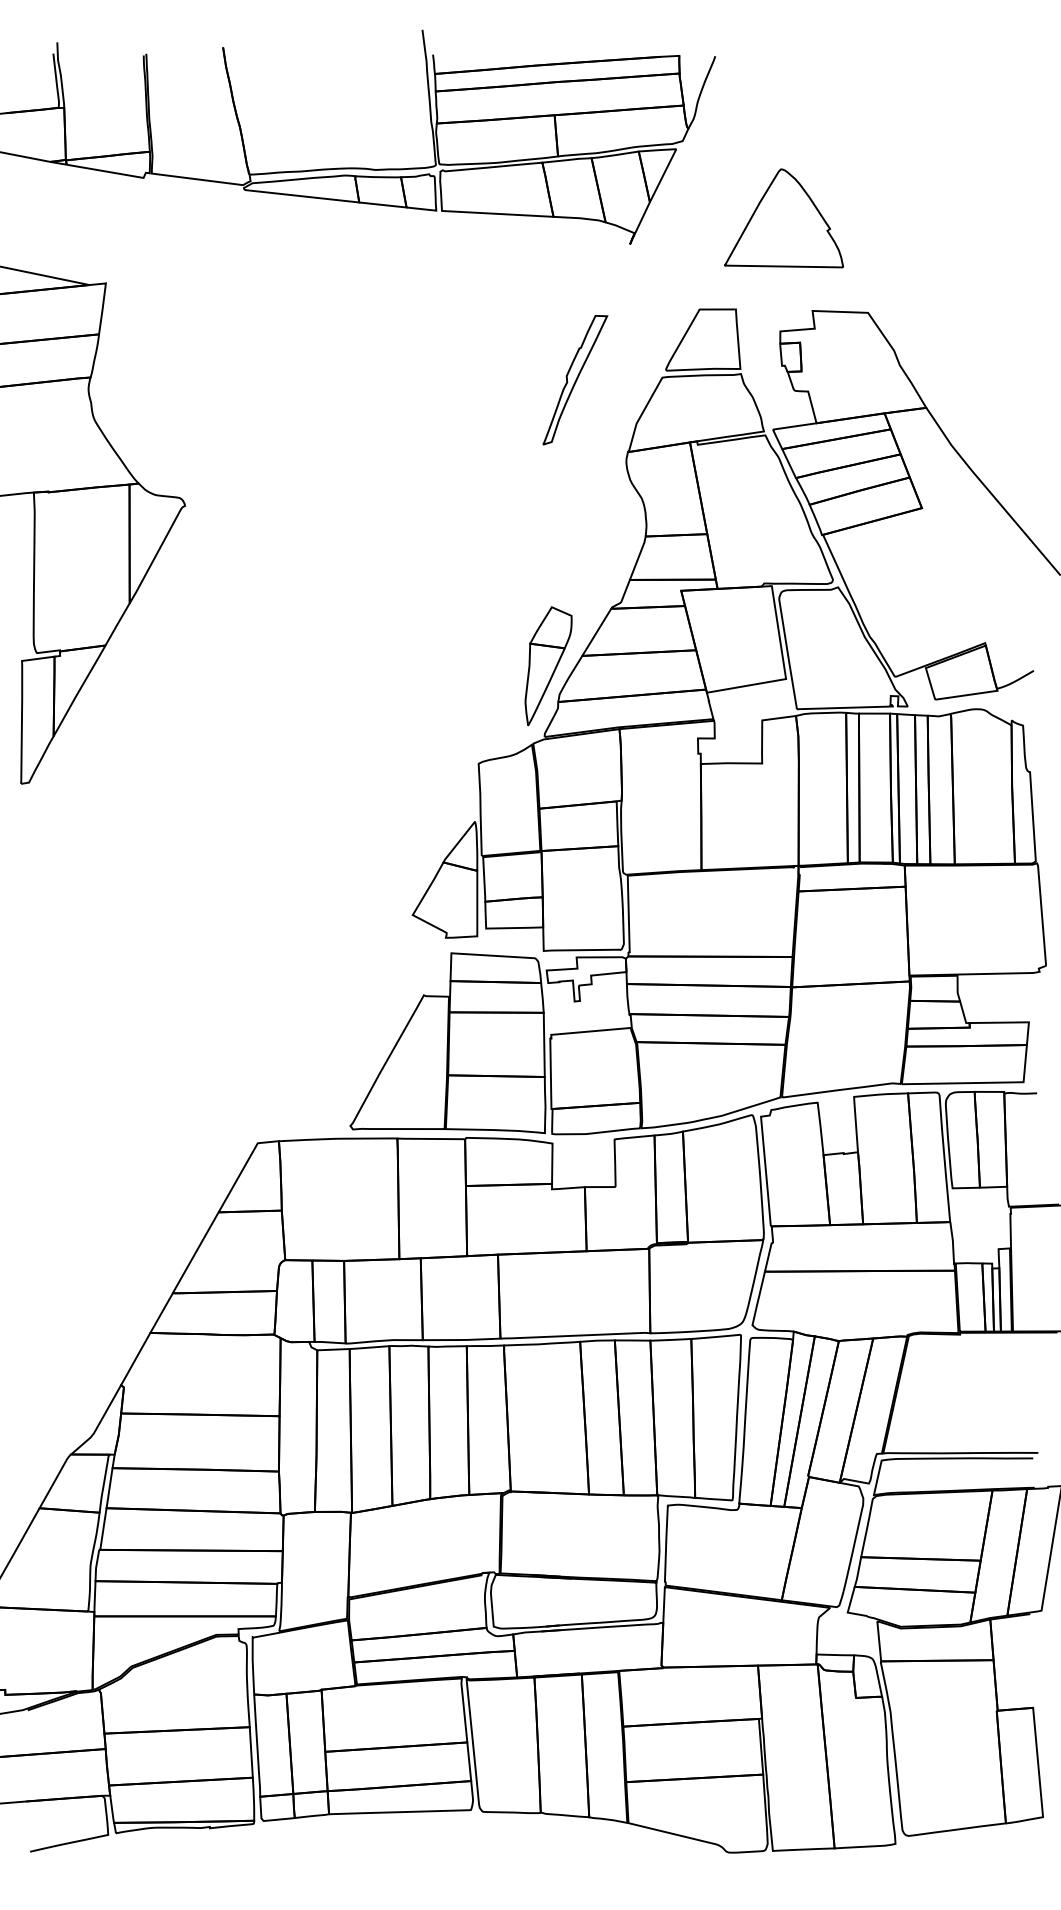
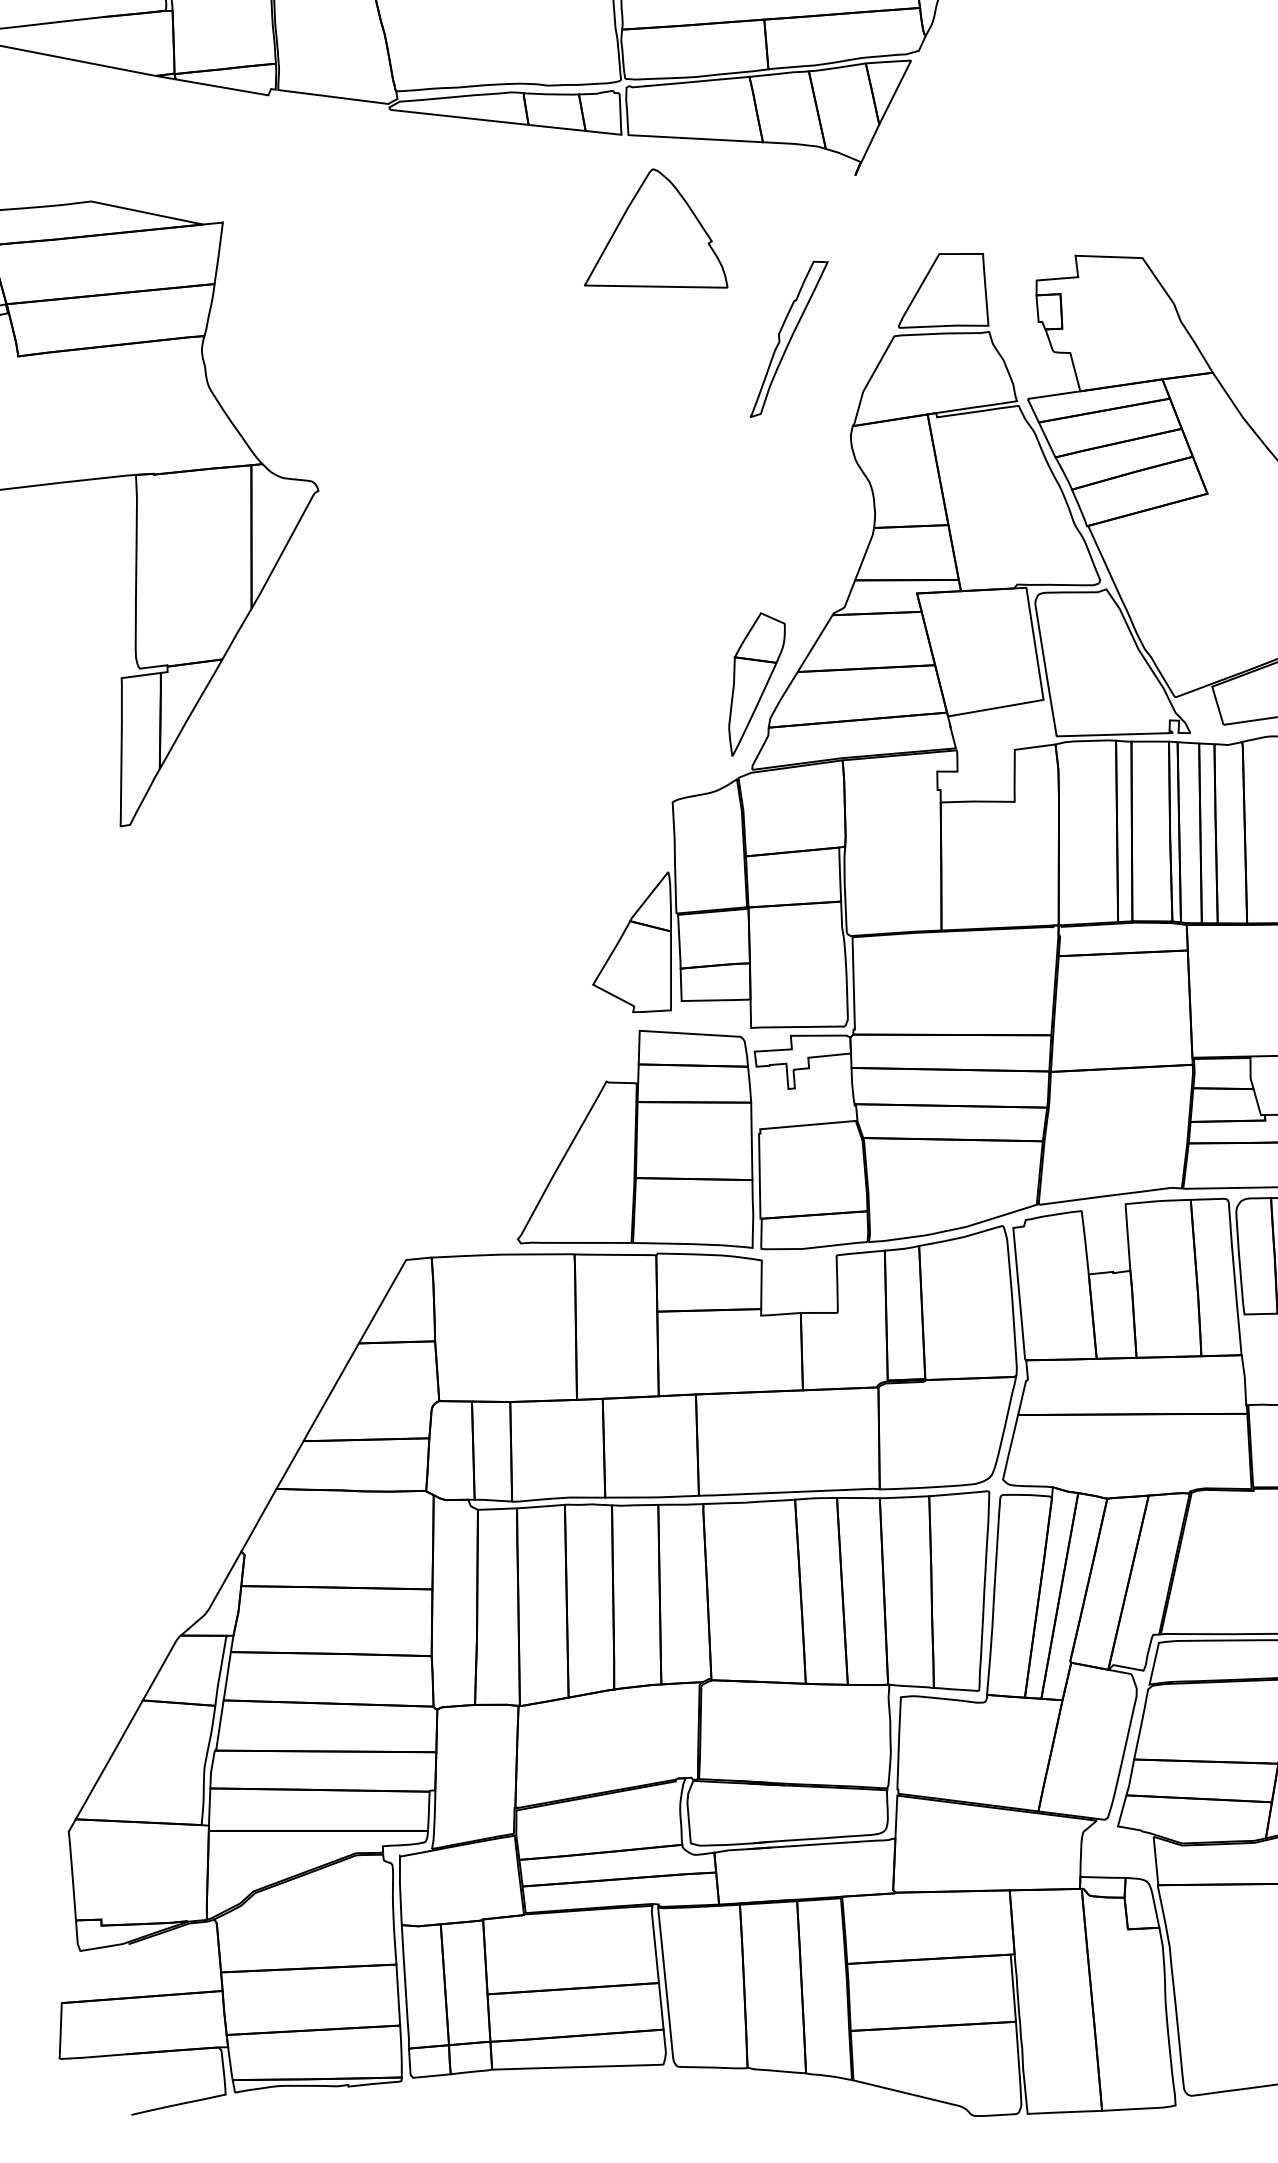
part: (783, 218) -> (655, 228), moved

